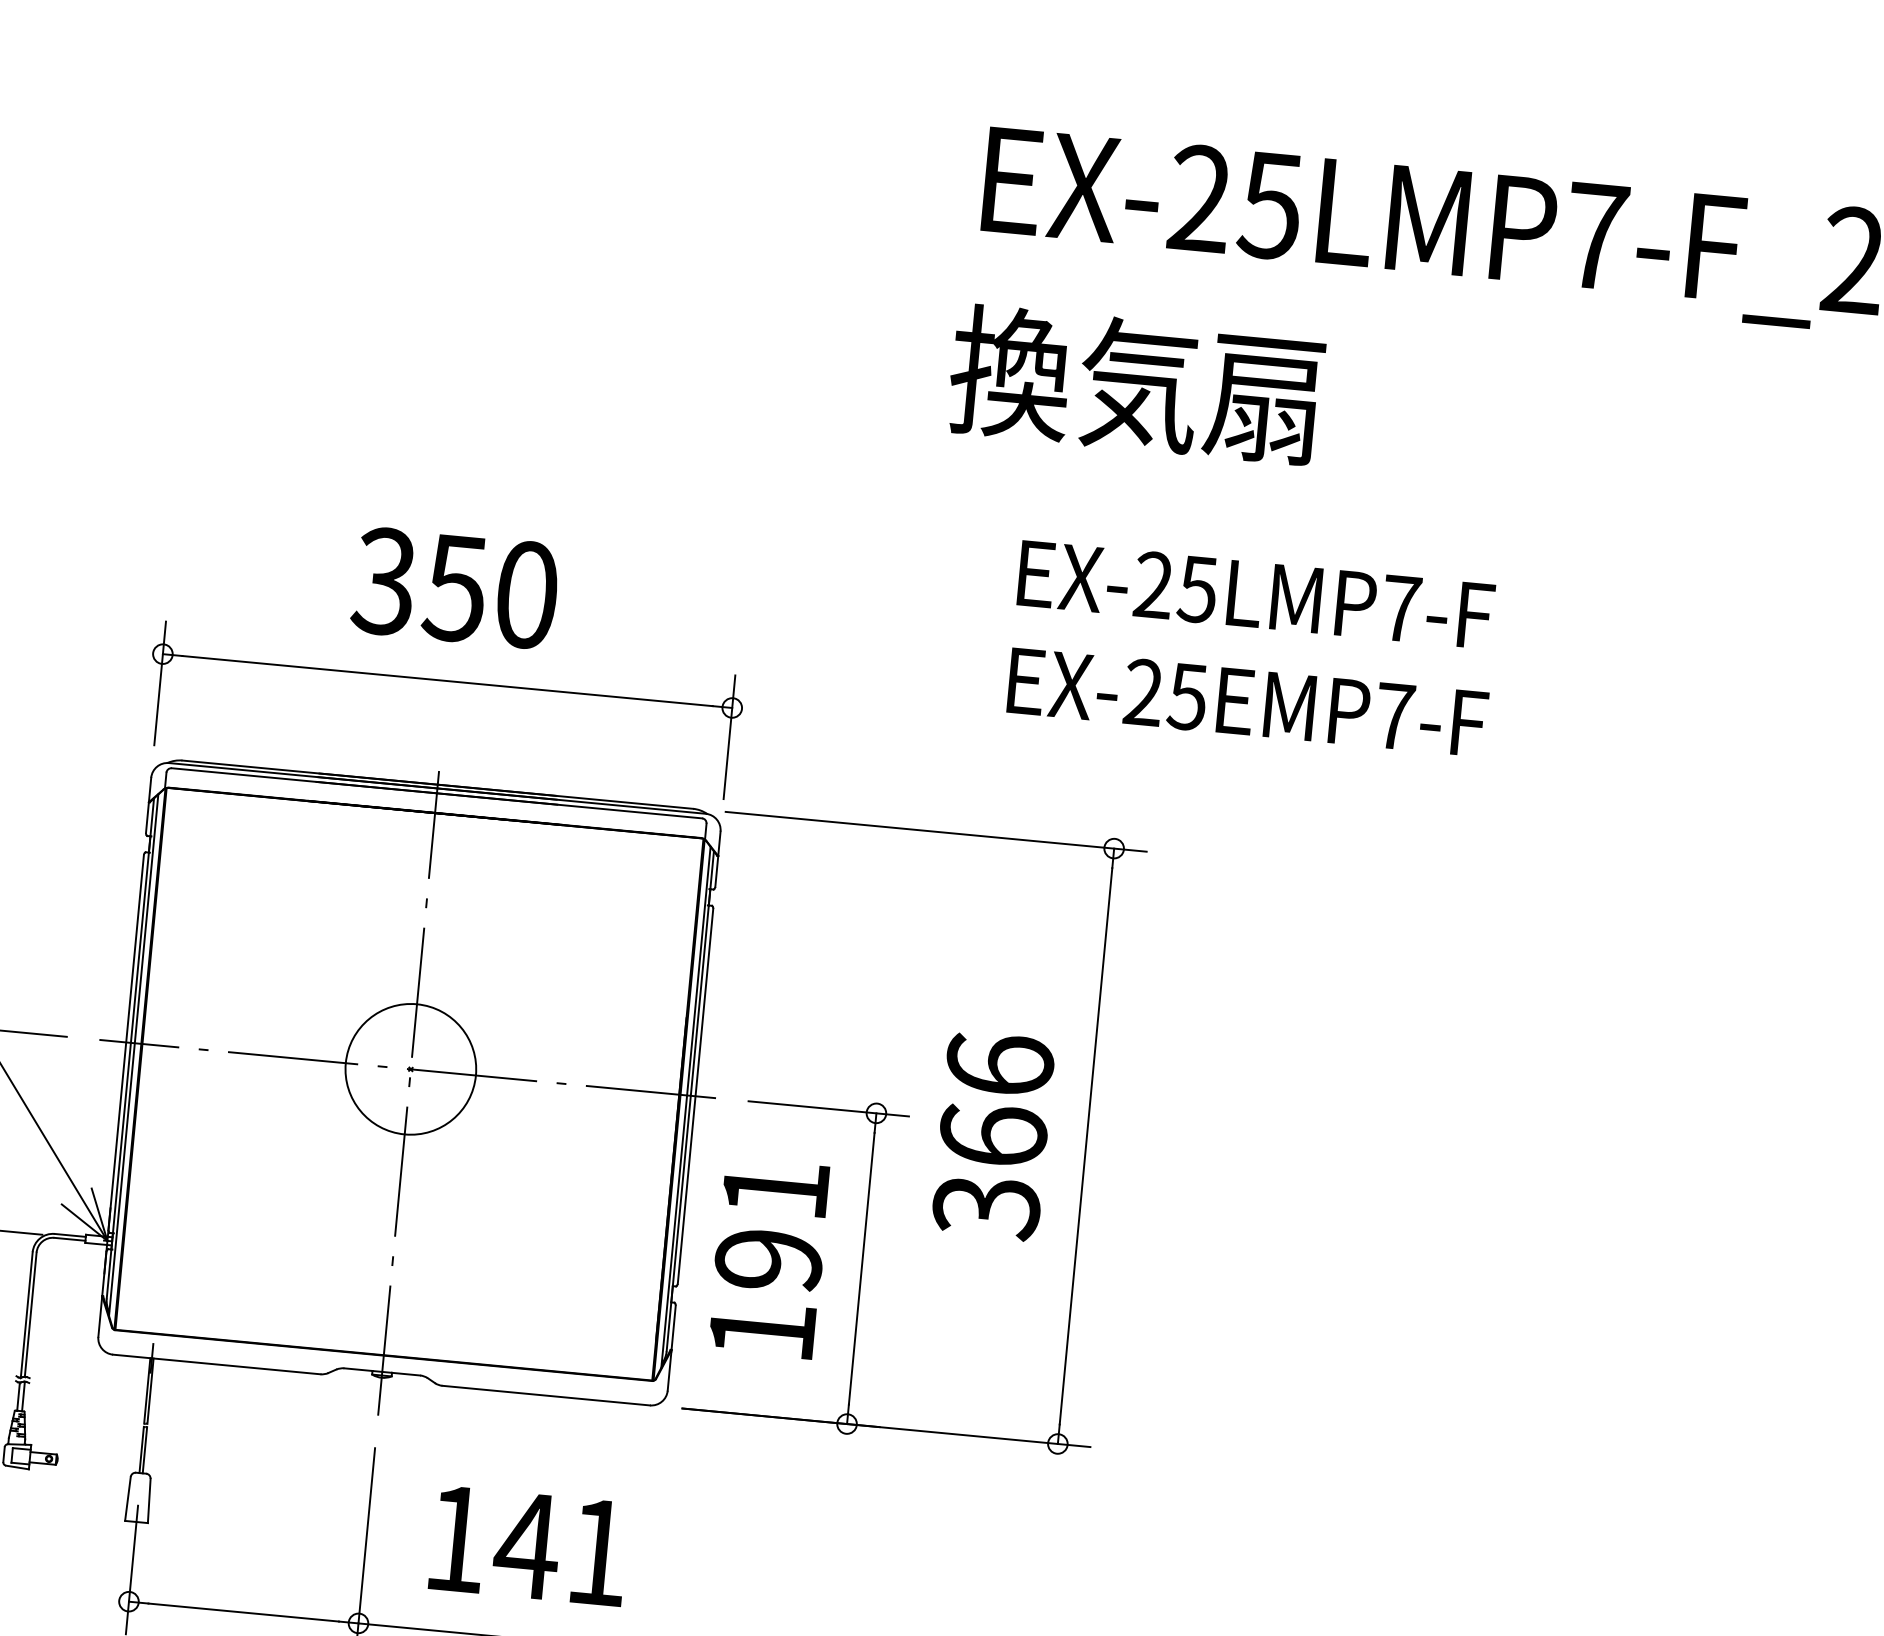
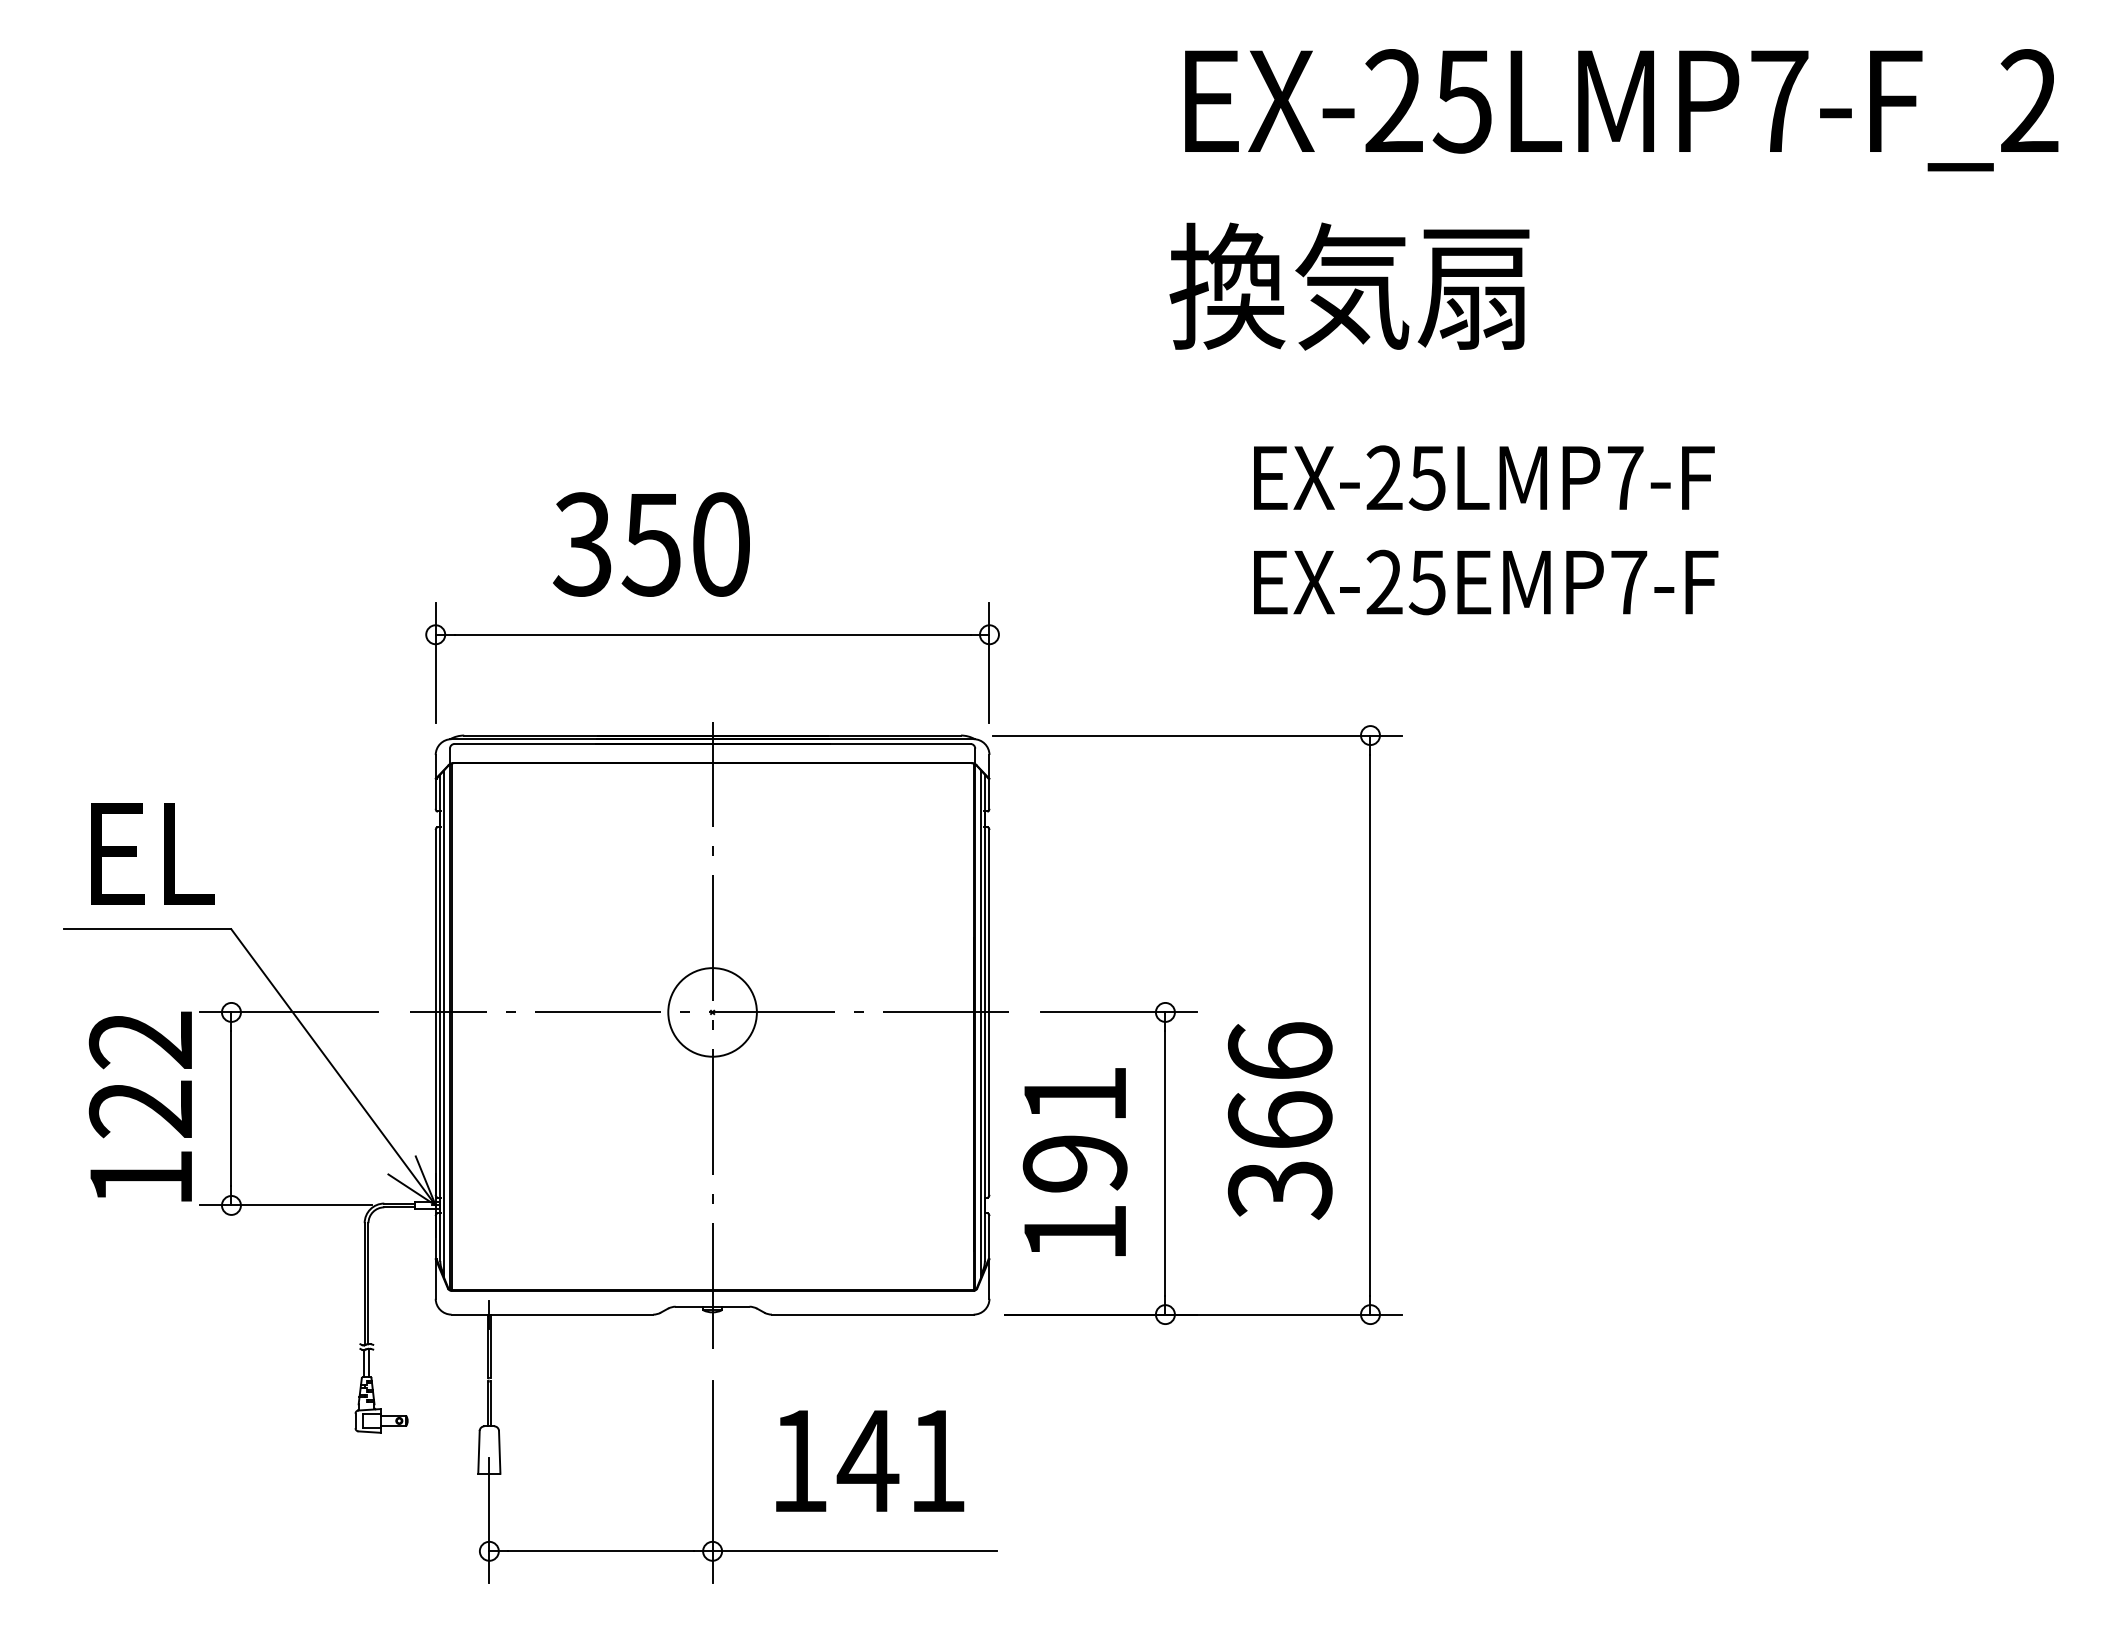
text: (455, 588) -> (651, 544), moved
circle: (410, 1069) -> (712, 1012), size x0.7
text: (993, 1135) -> (1280, 1120), moved

